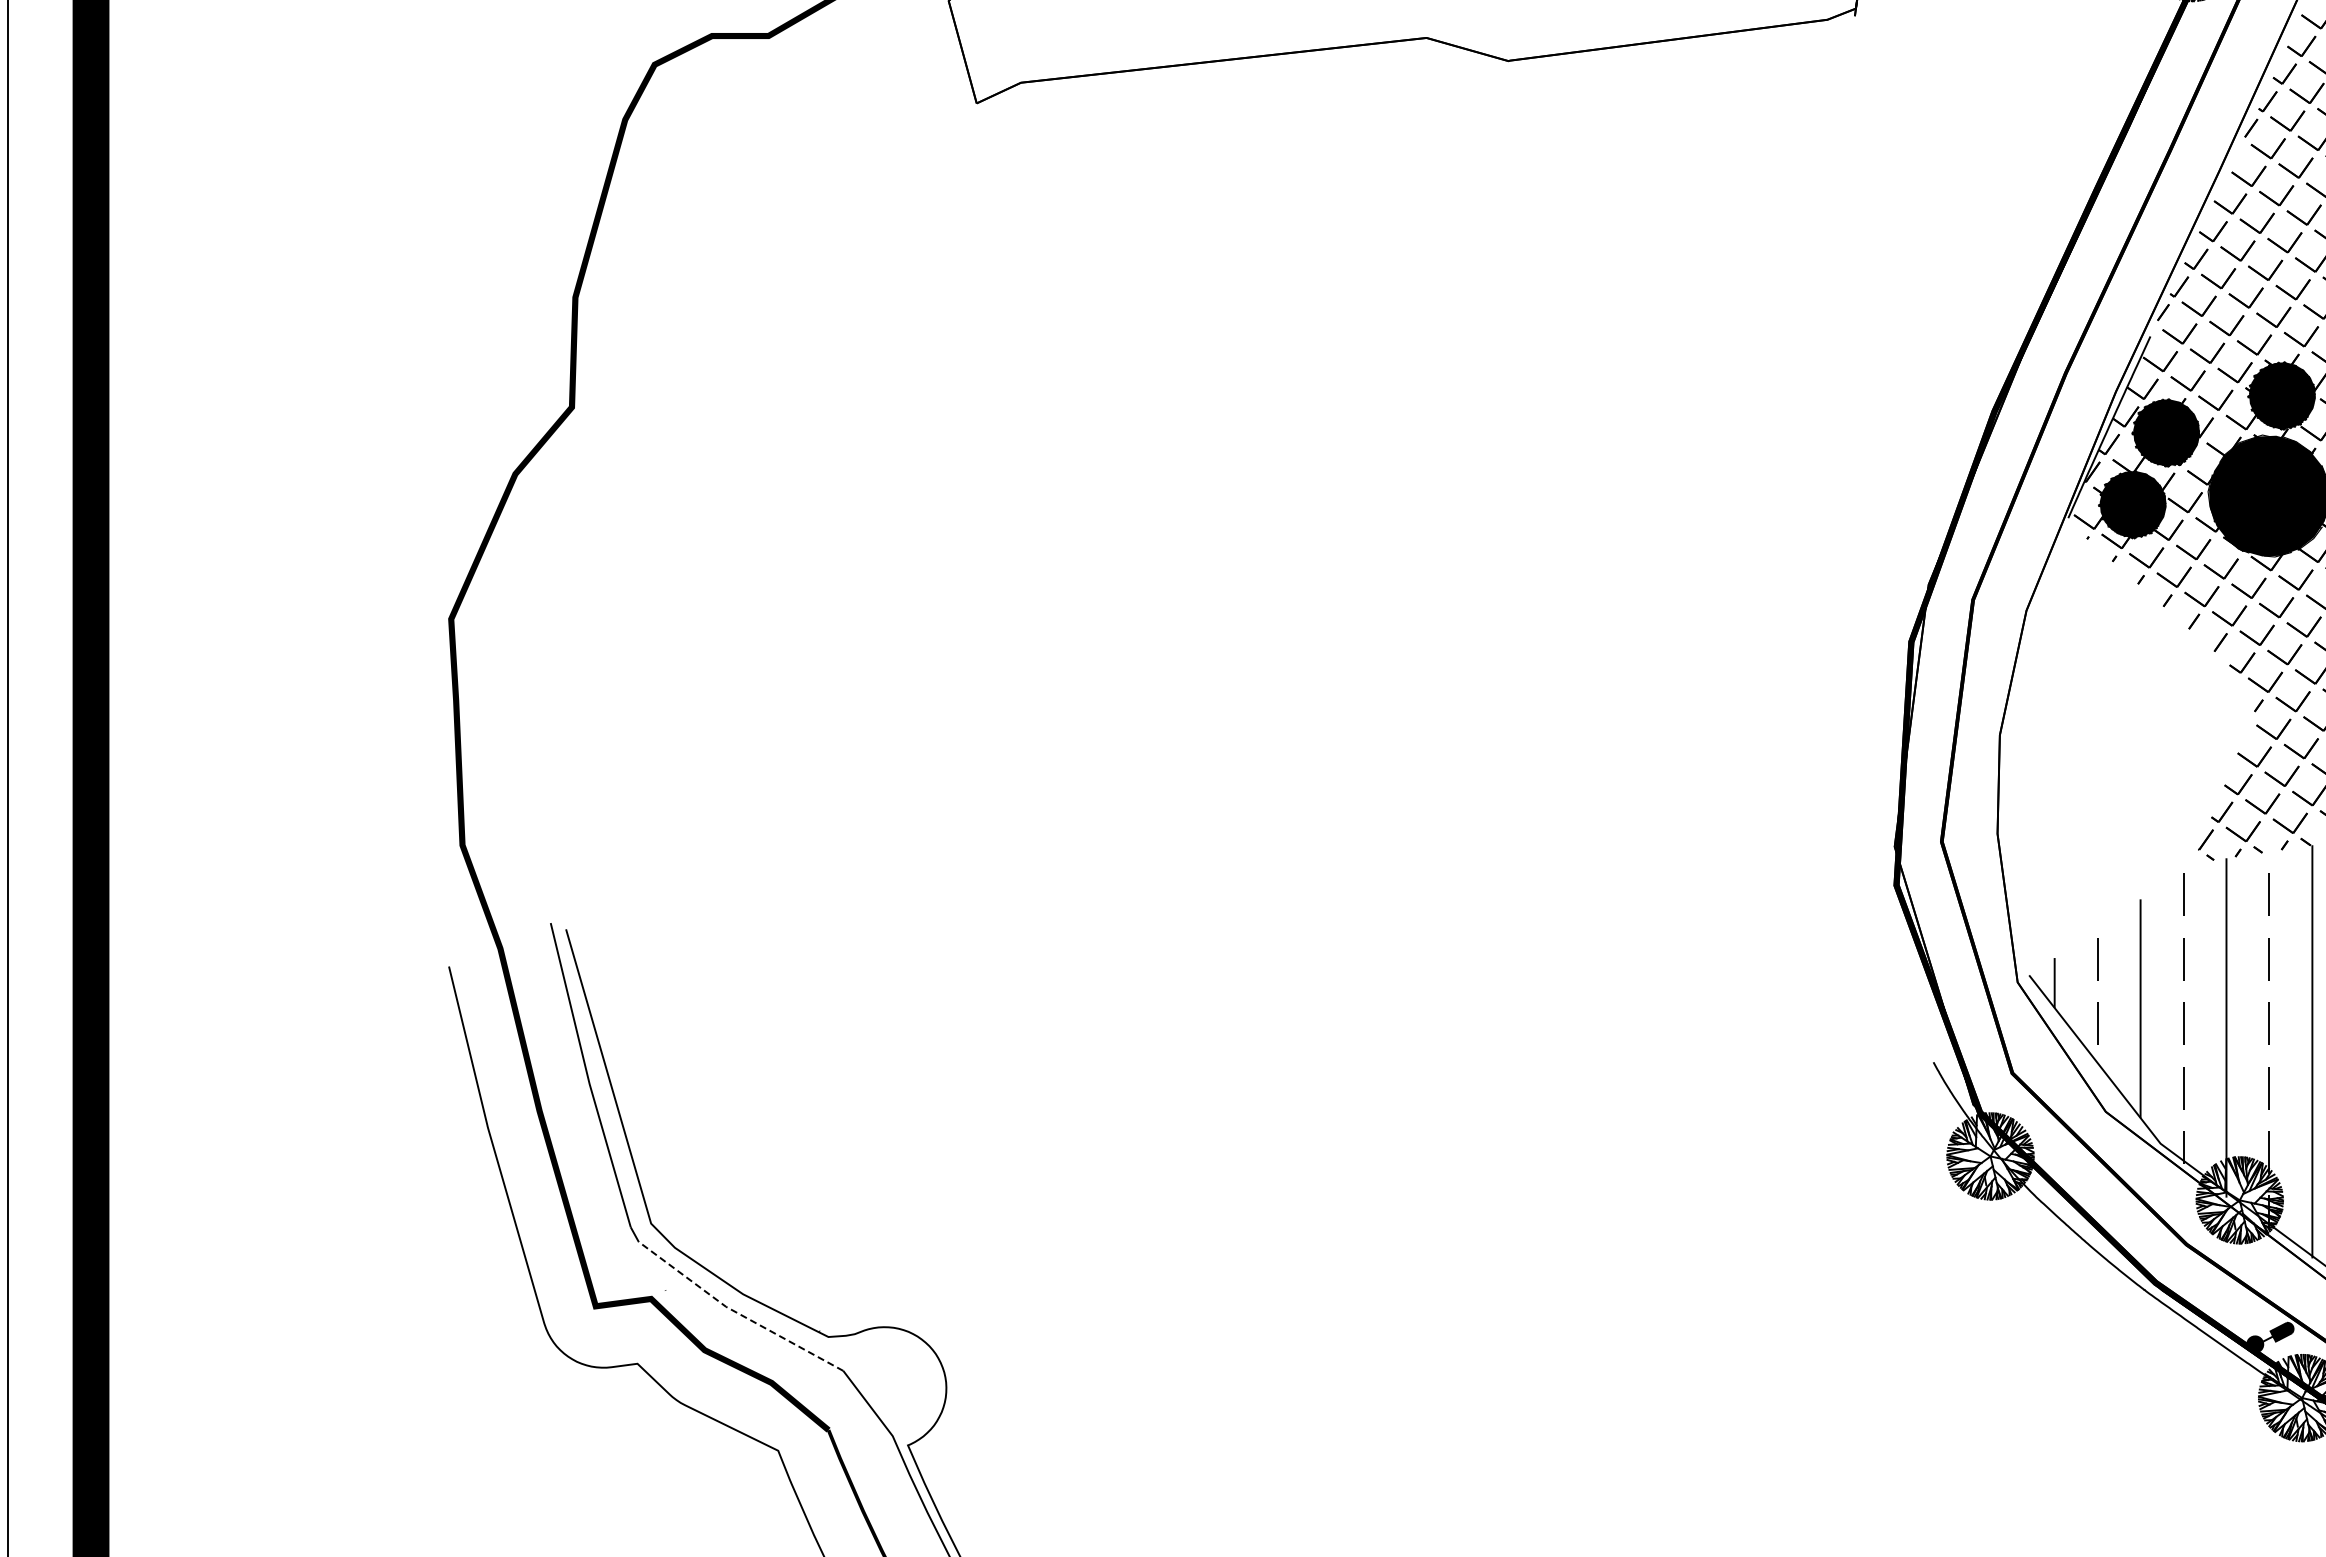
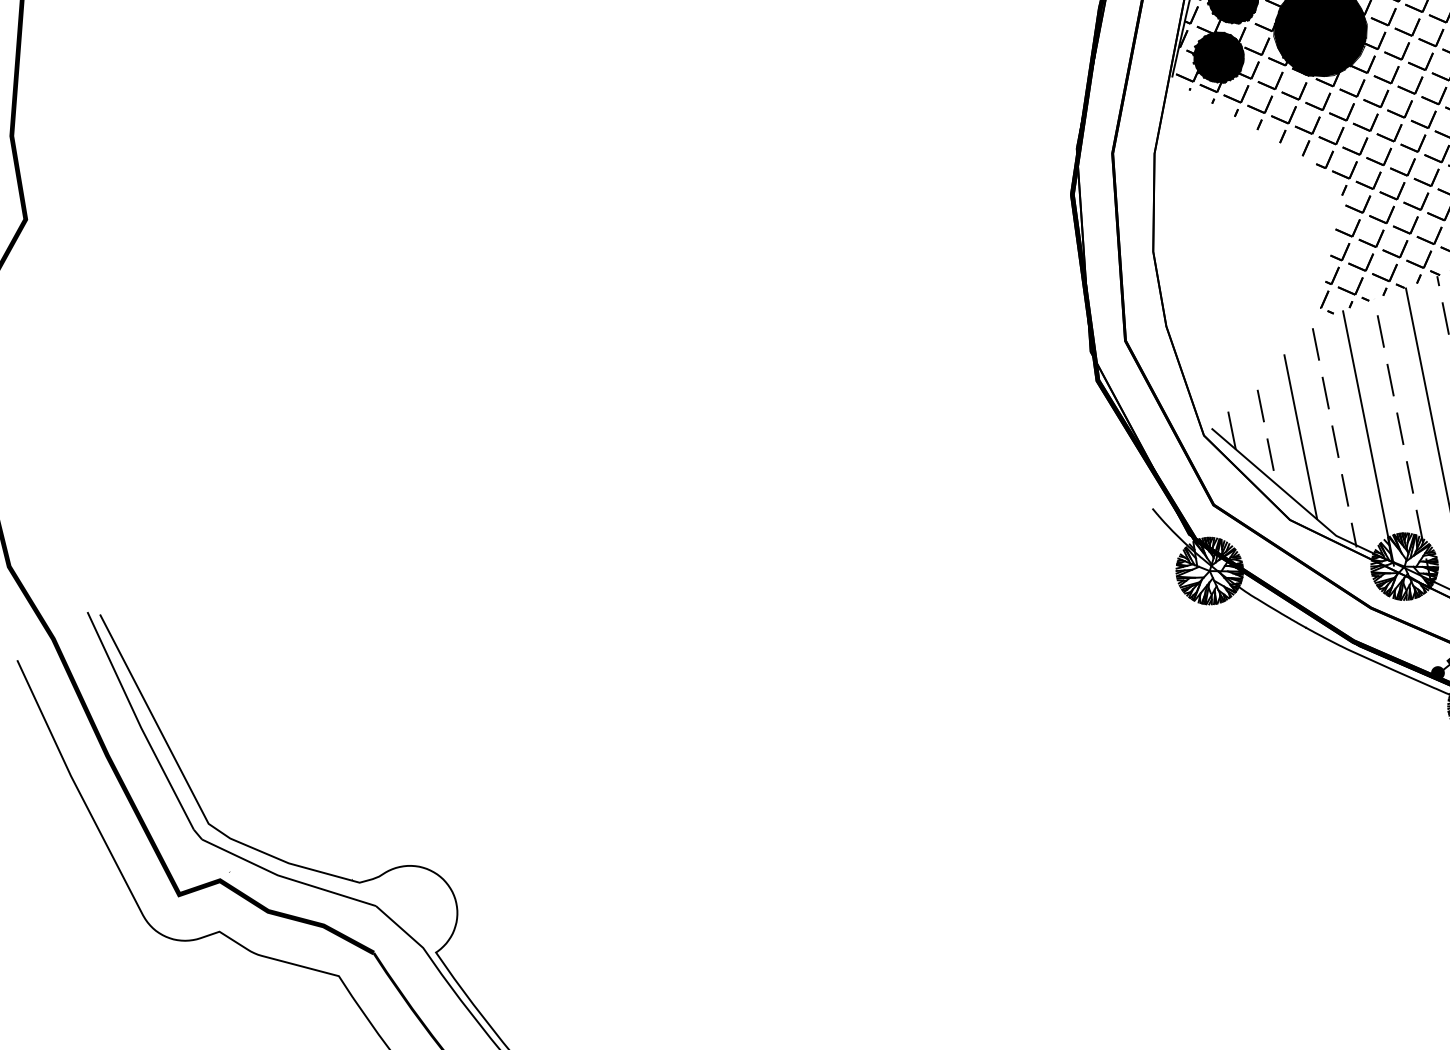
line: (736, 1312) -> (286, 878), dashed -> solid

